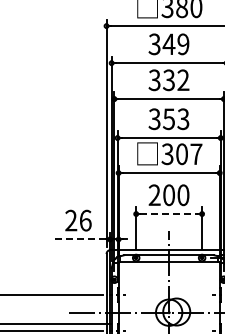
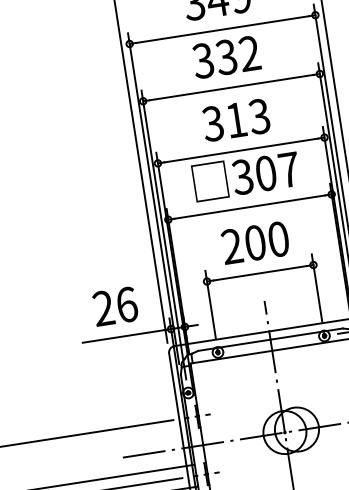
text: (168, 119) -> (235, 120), 353 -> 313
line: (169, 214) -> (260, 273), dashed -> solid
line: (80, 239) -> (123, 336), dashed -> solid

